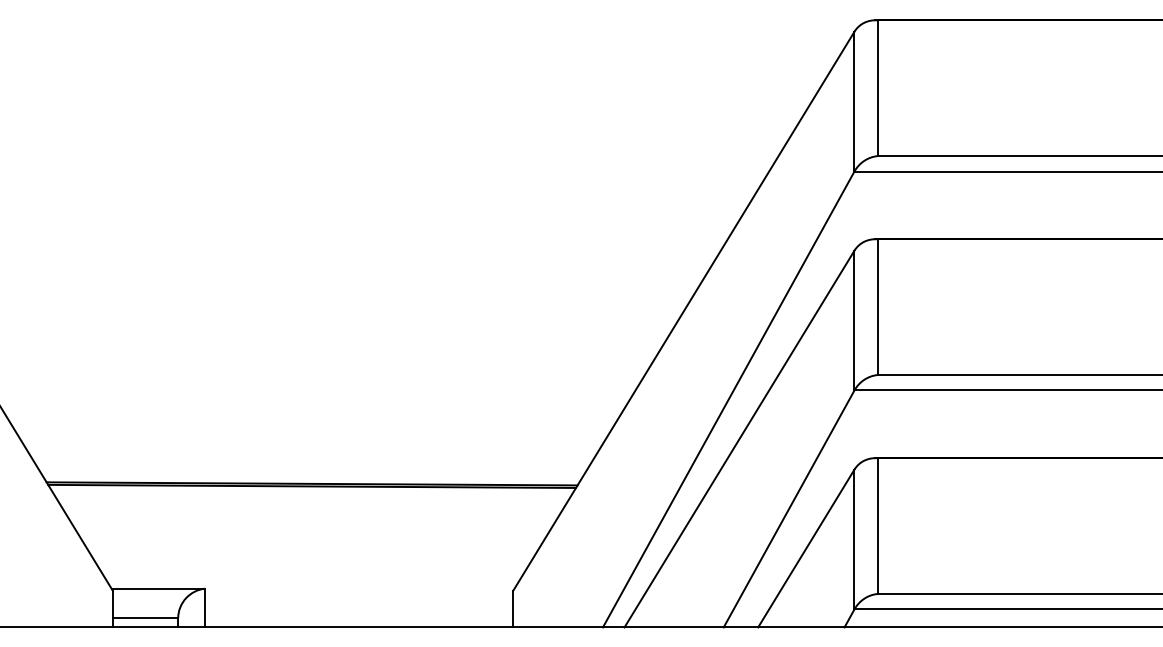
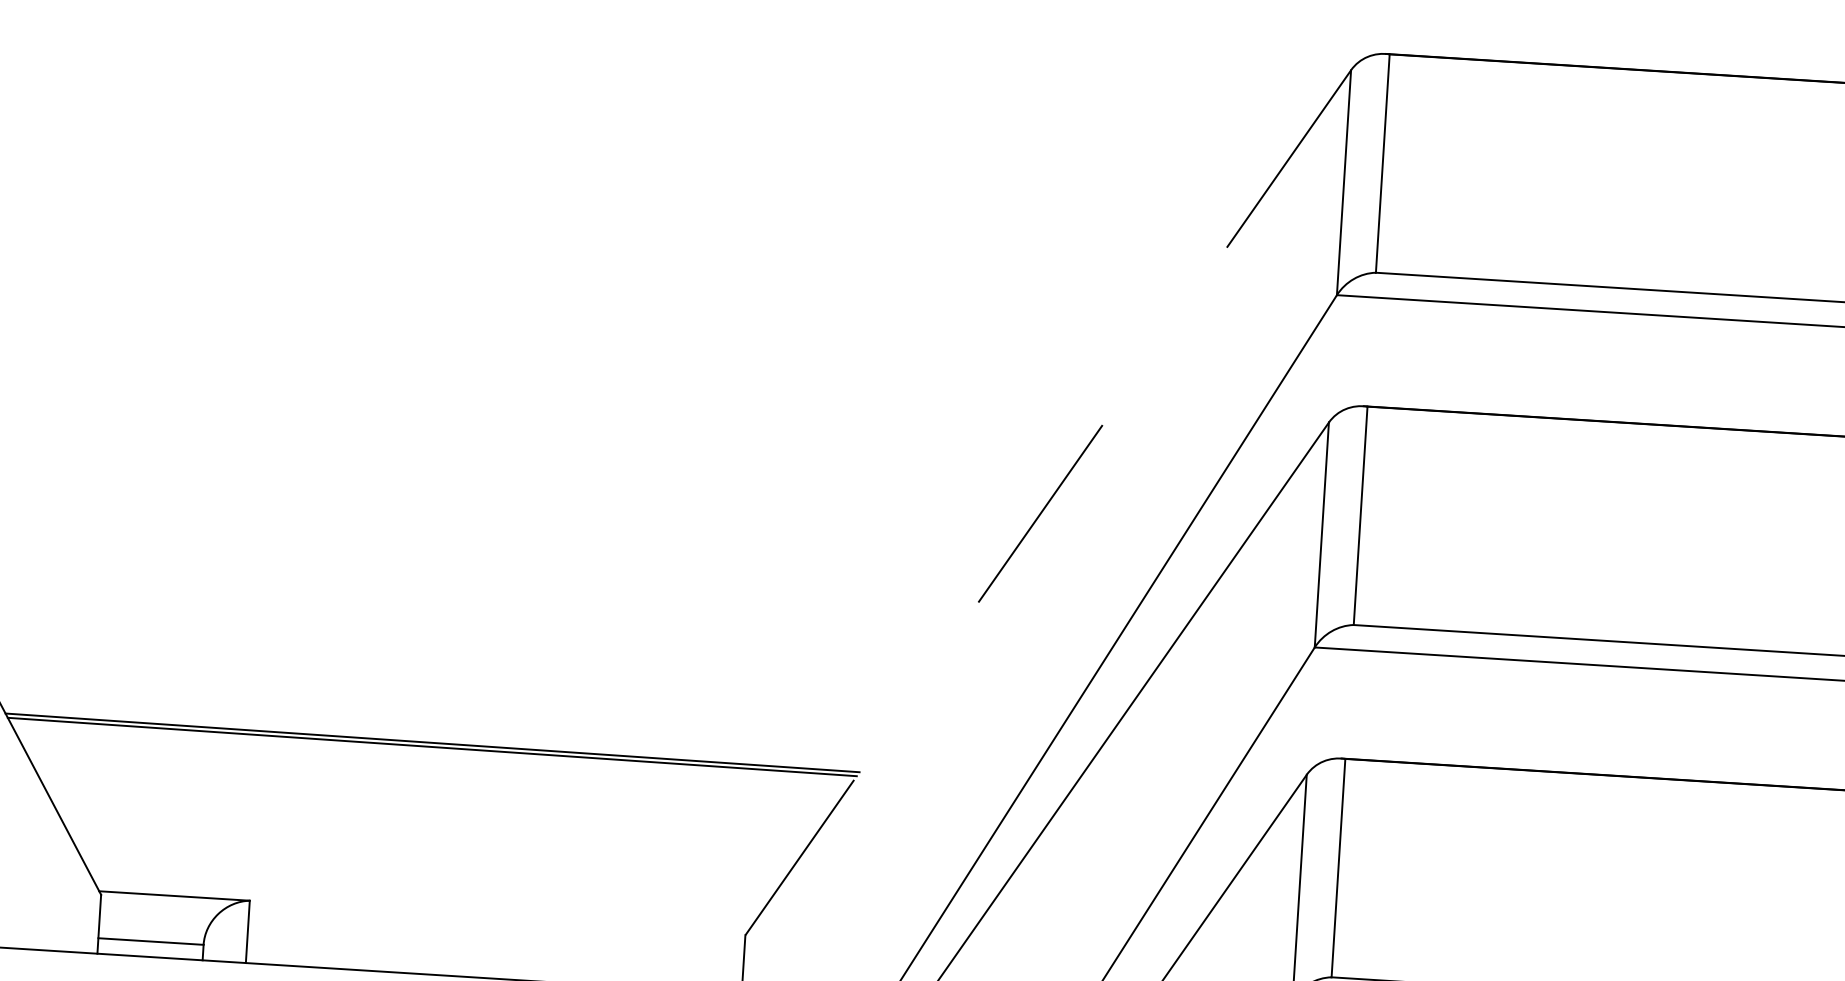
line: (683, 311) -> (1047, 503), solid -> dashed

